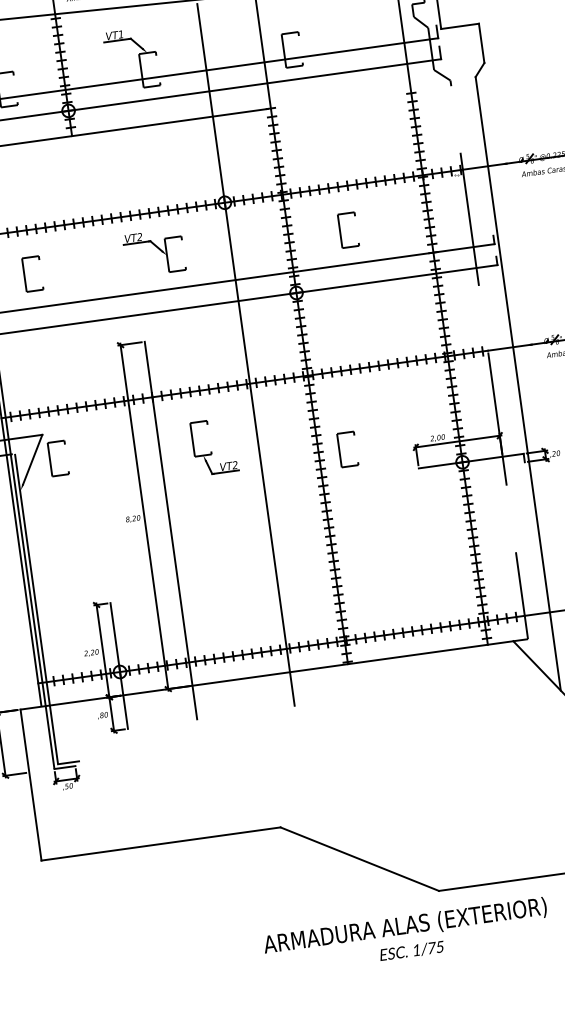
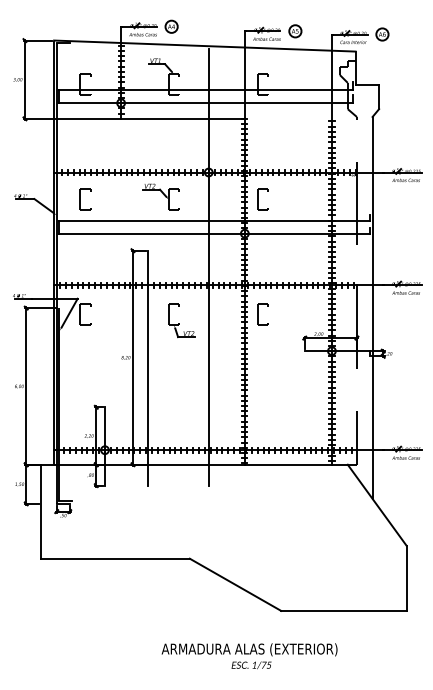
part: (347, 229) -> (262, 199), moved
part: (347, 449) -> (262, 314), moved
text: (406, 937) -> (249, 656), moved

